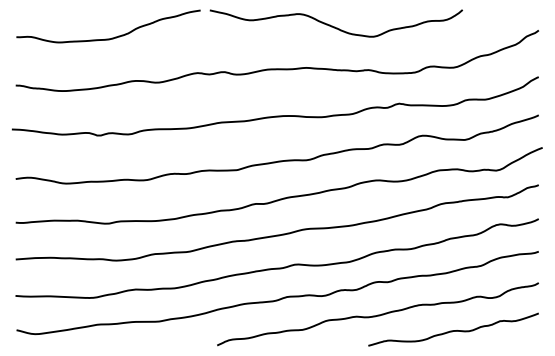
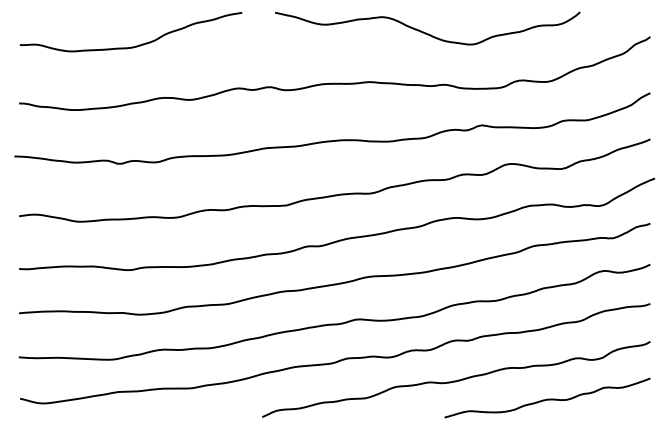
curve: (335, 26) -> (426, 32), moved

